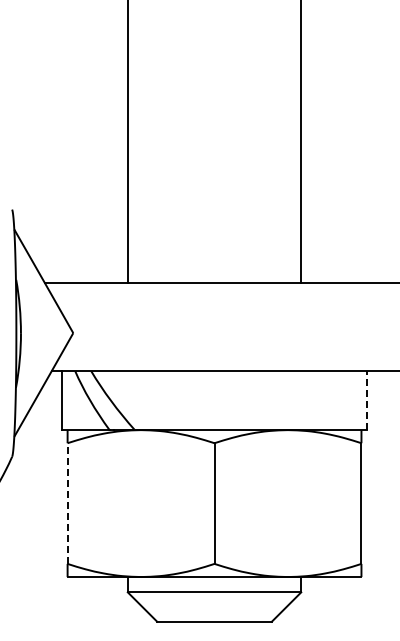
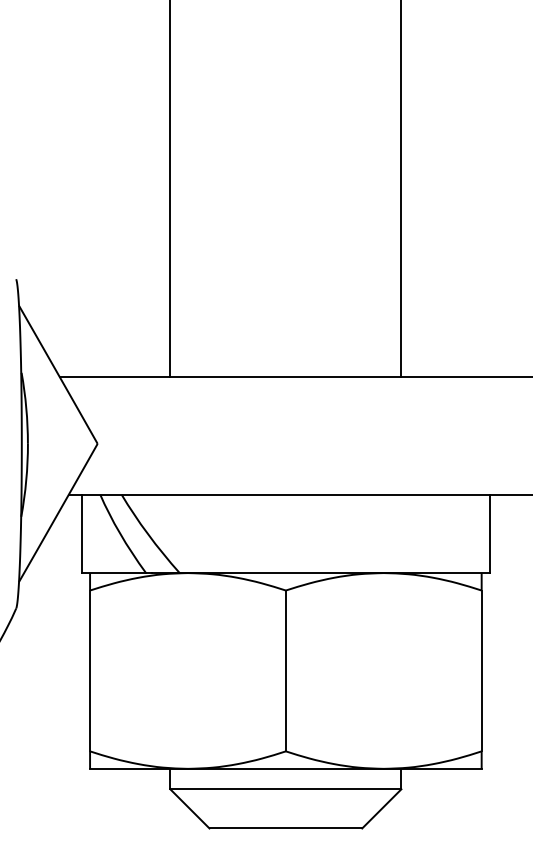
line: (367, 400) -> (489, 533), dashed -> solid
line: (67, 503) -> (89, 670), dashed -> solid

